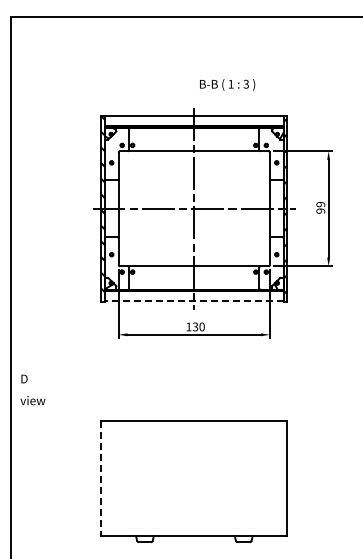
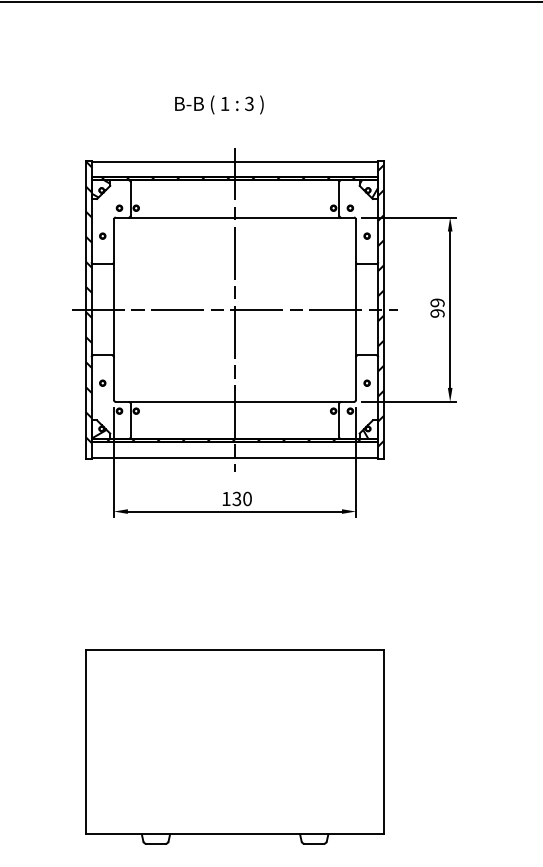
text: (227, 84) -> (219, 104), moved
line: (194, 301) -> (235, 458), dashed -> solid
line: (101, 478) -> (86, 741), dashed -> solid

